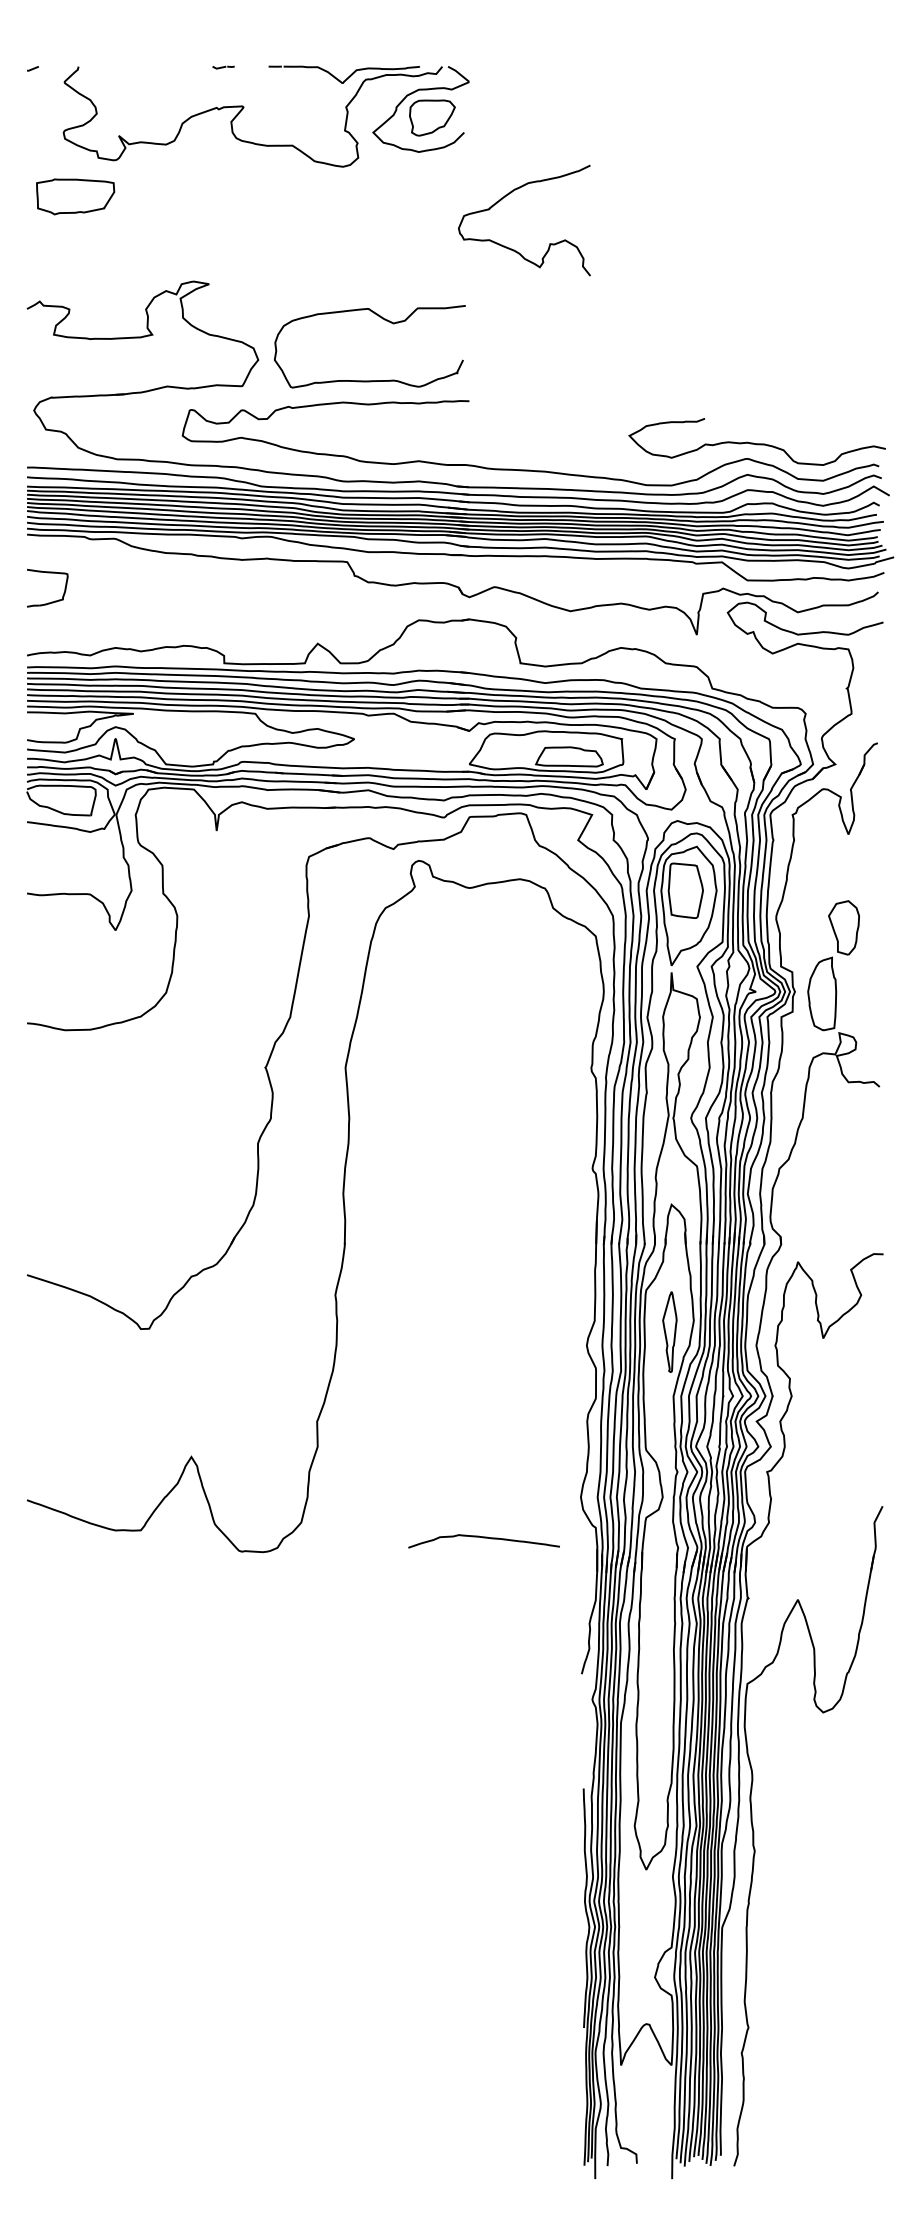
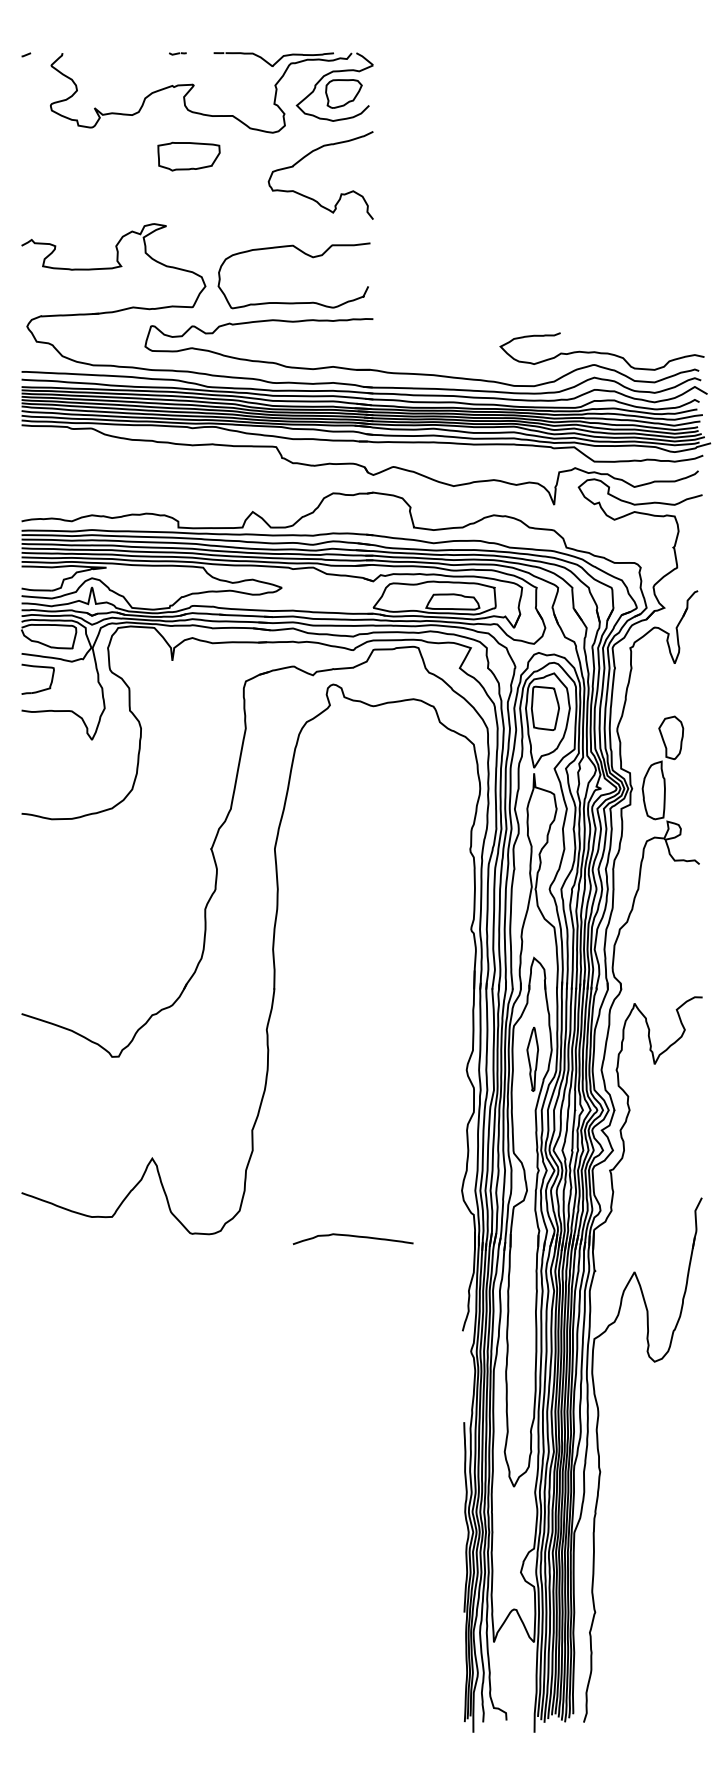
curve: (508, 195) -> (308, 155), moved
part: (75, 196) -> (188, 156), moved
part: (47, 573) -> (37, 667), moved
curve: (483, 1538) -> (352, 1236), moved

